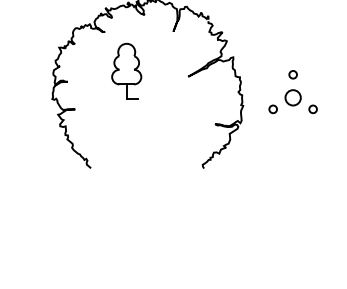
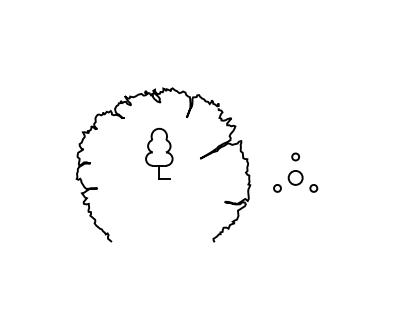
part: (126, 70) -> (159, 153), moved

